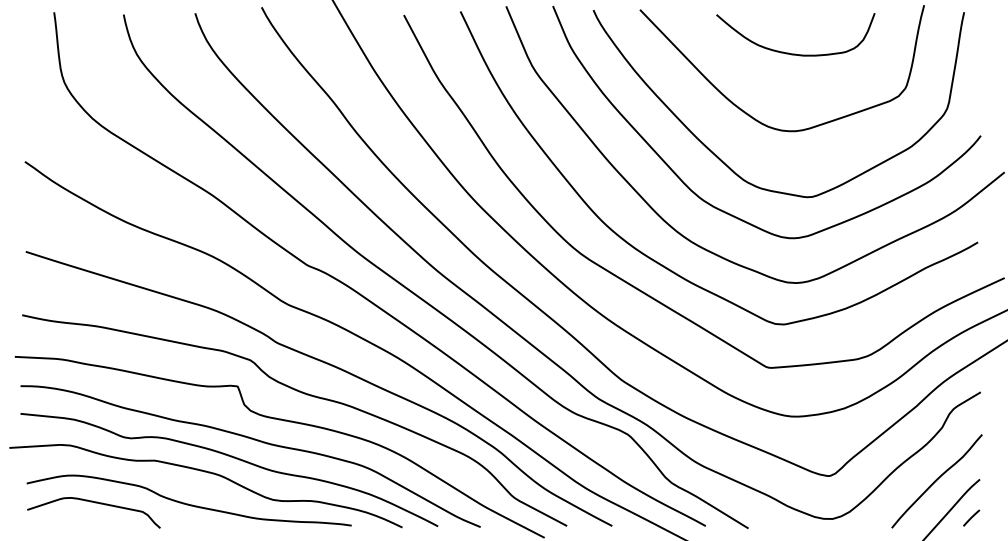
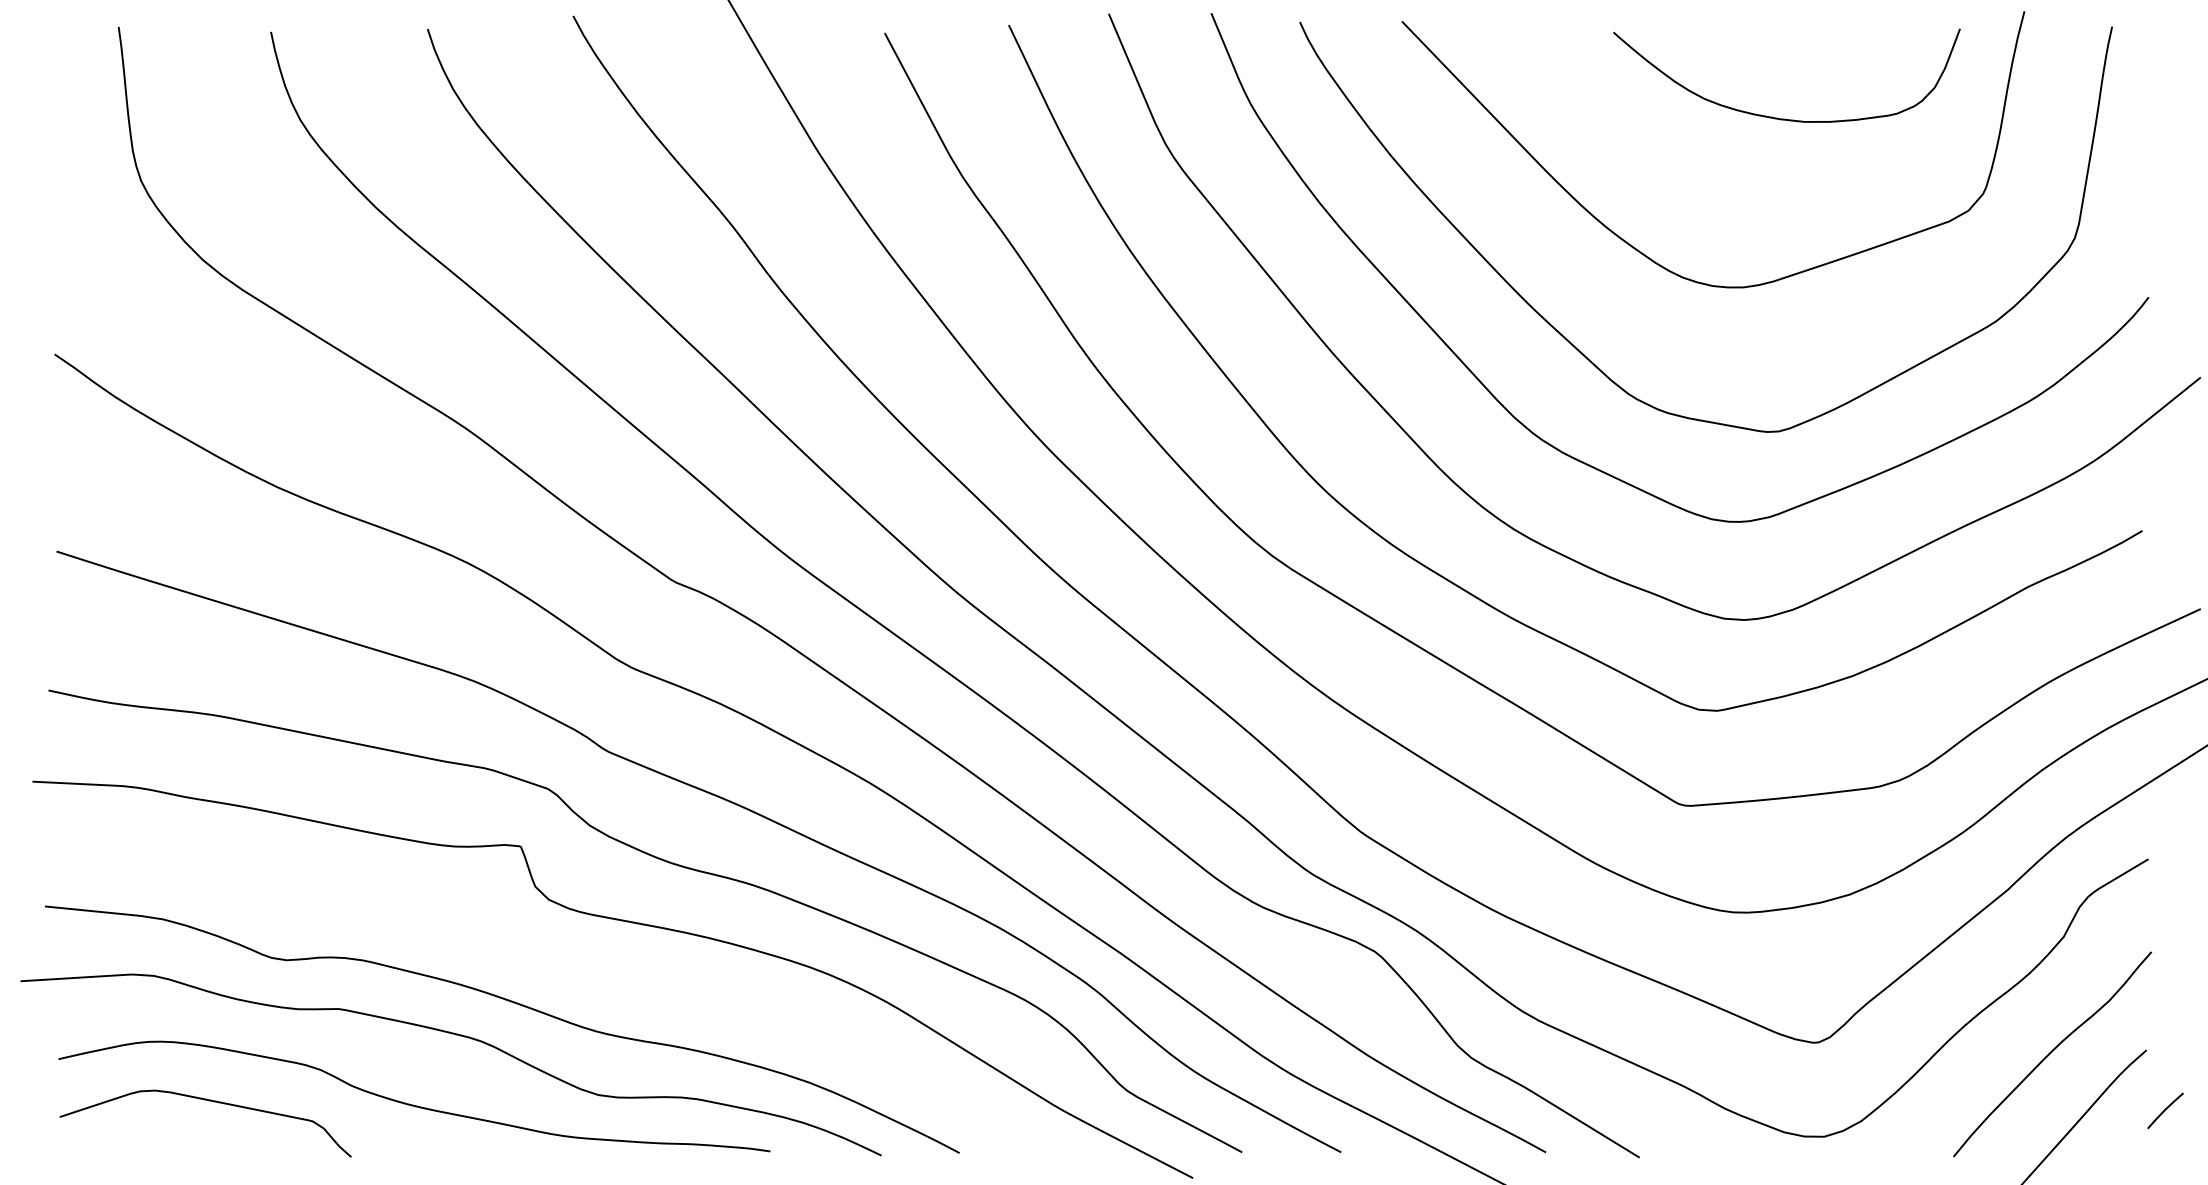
curve: (795, 53) -> (1786, 117), moved
curve: (254, 440) -> (557, 964), removed
line: (971, 517) -> (2165, 1109), moved

